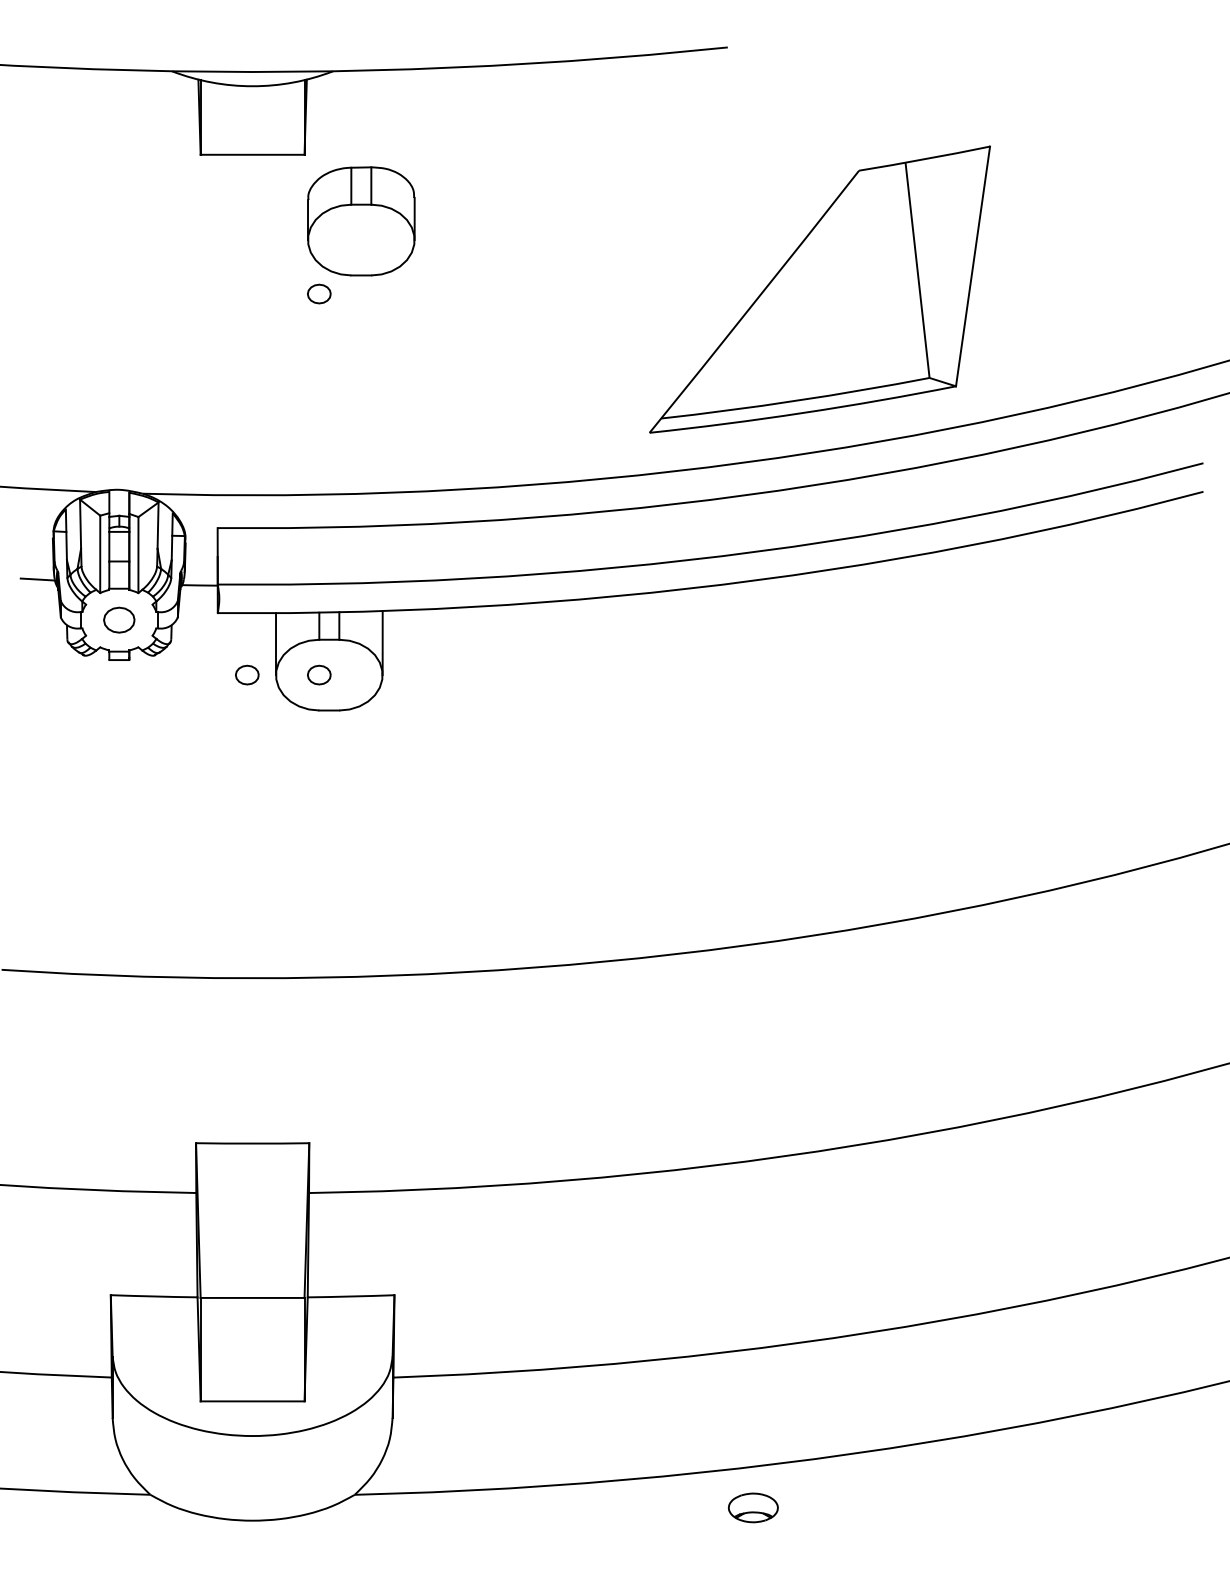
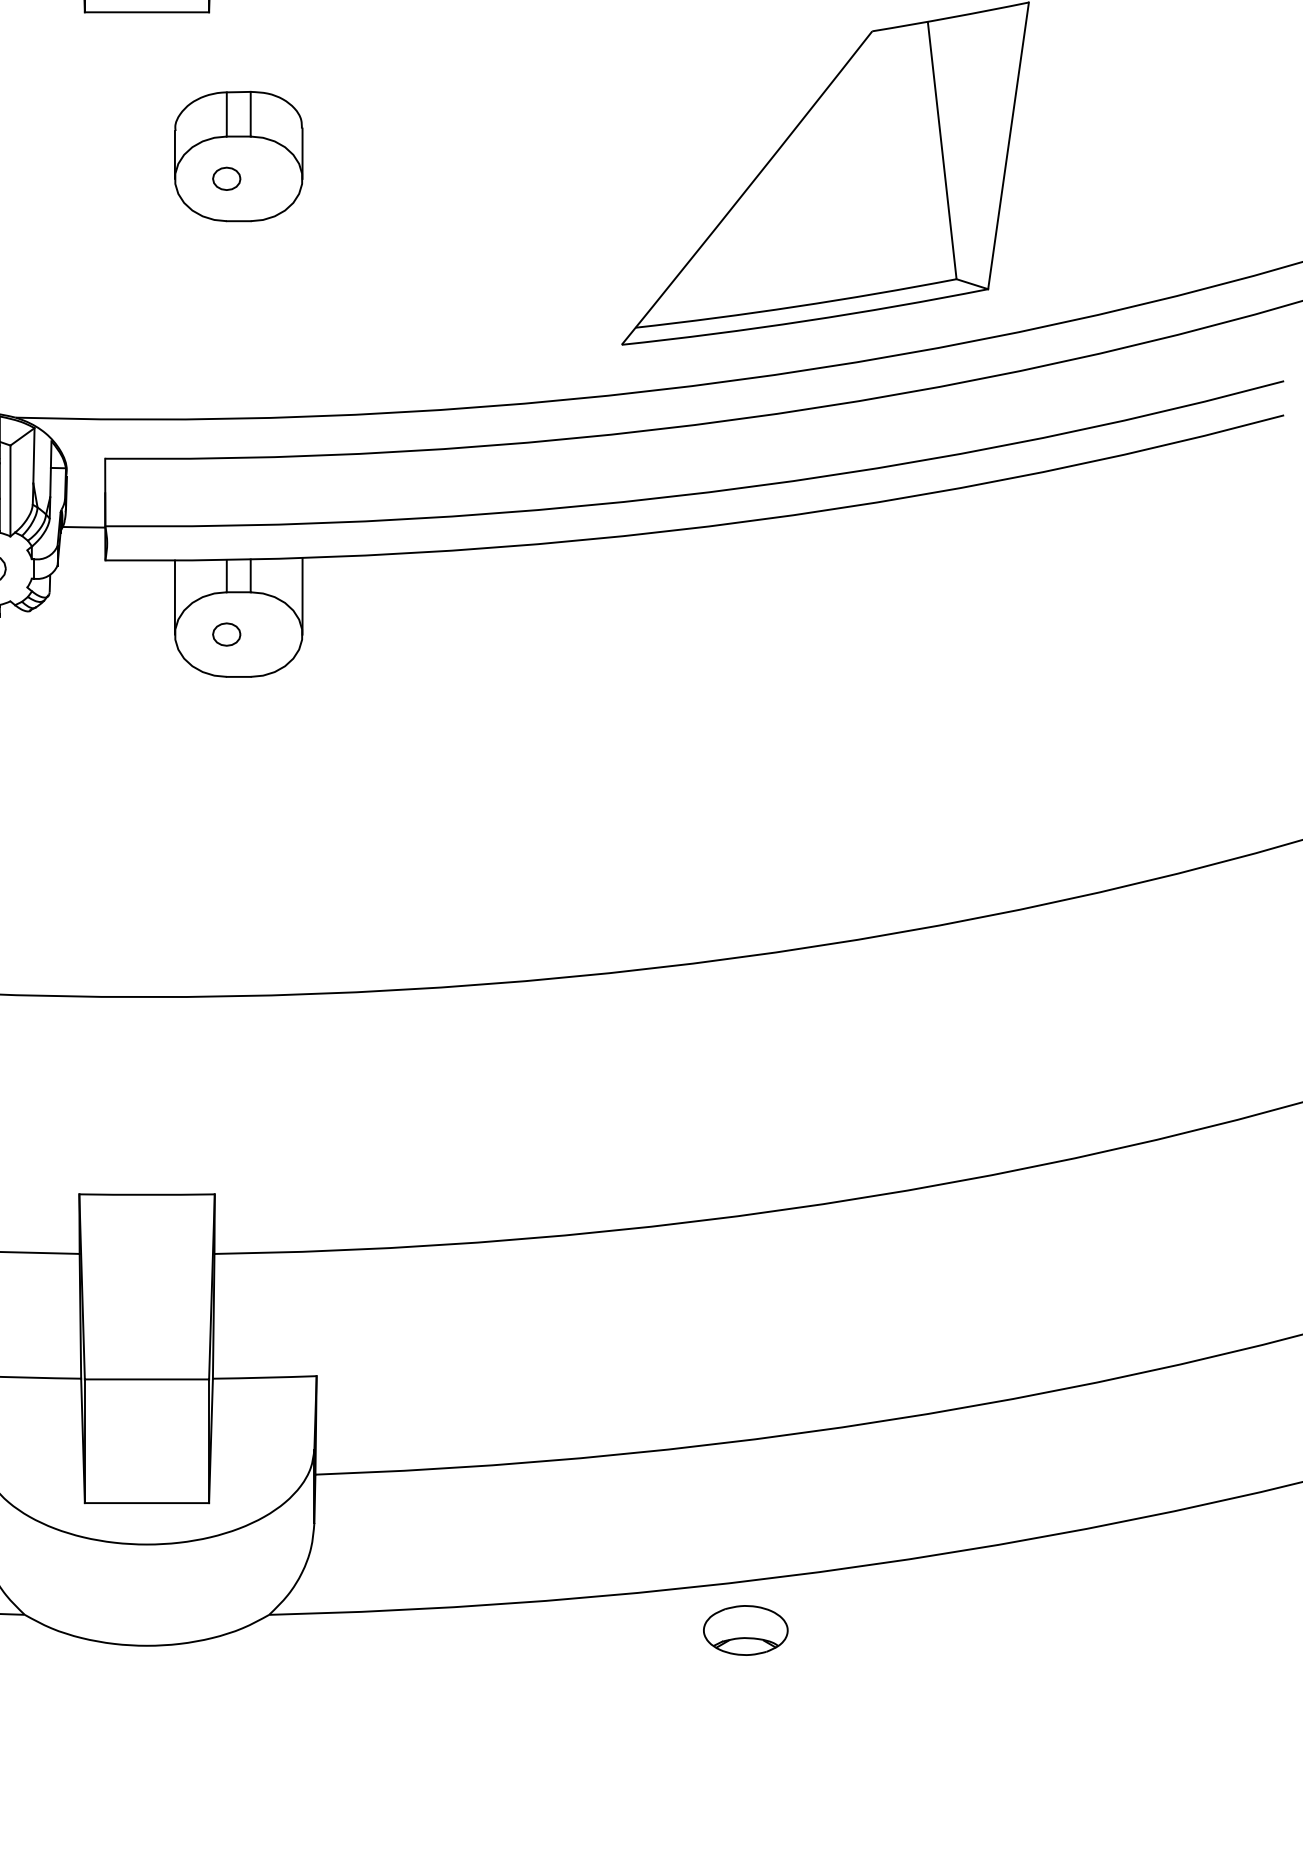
part: (361, 221) -> (238, 156), moved
part: (247, 674) -> (140, 633), removed
part: (753, 1507) -> (746, 1630), size x1.43

